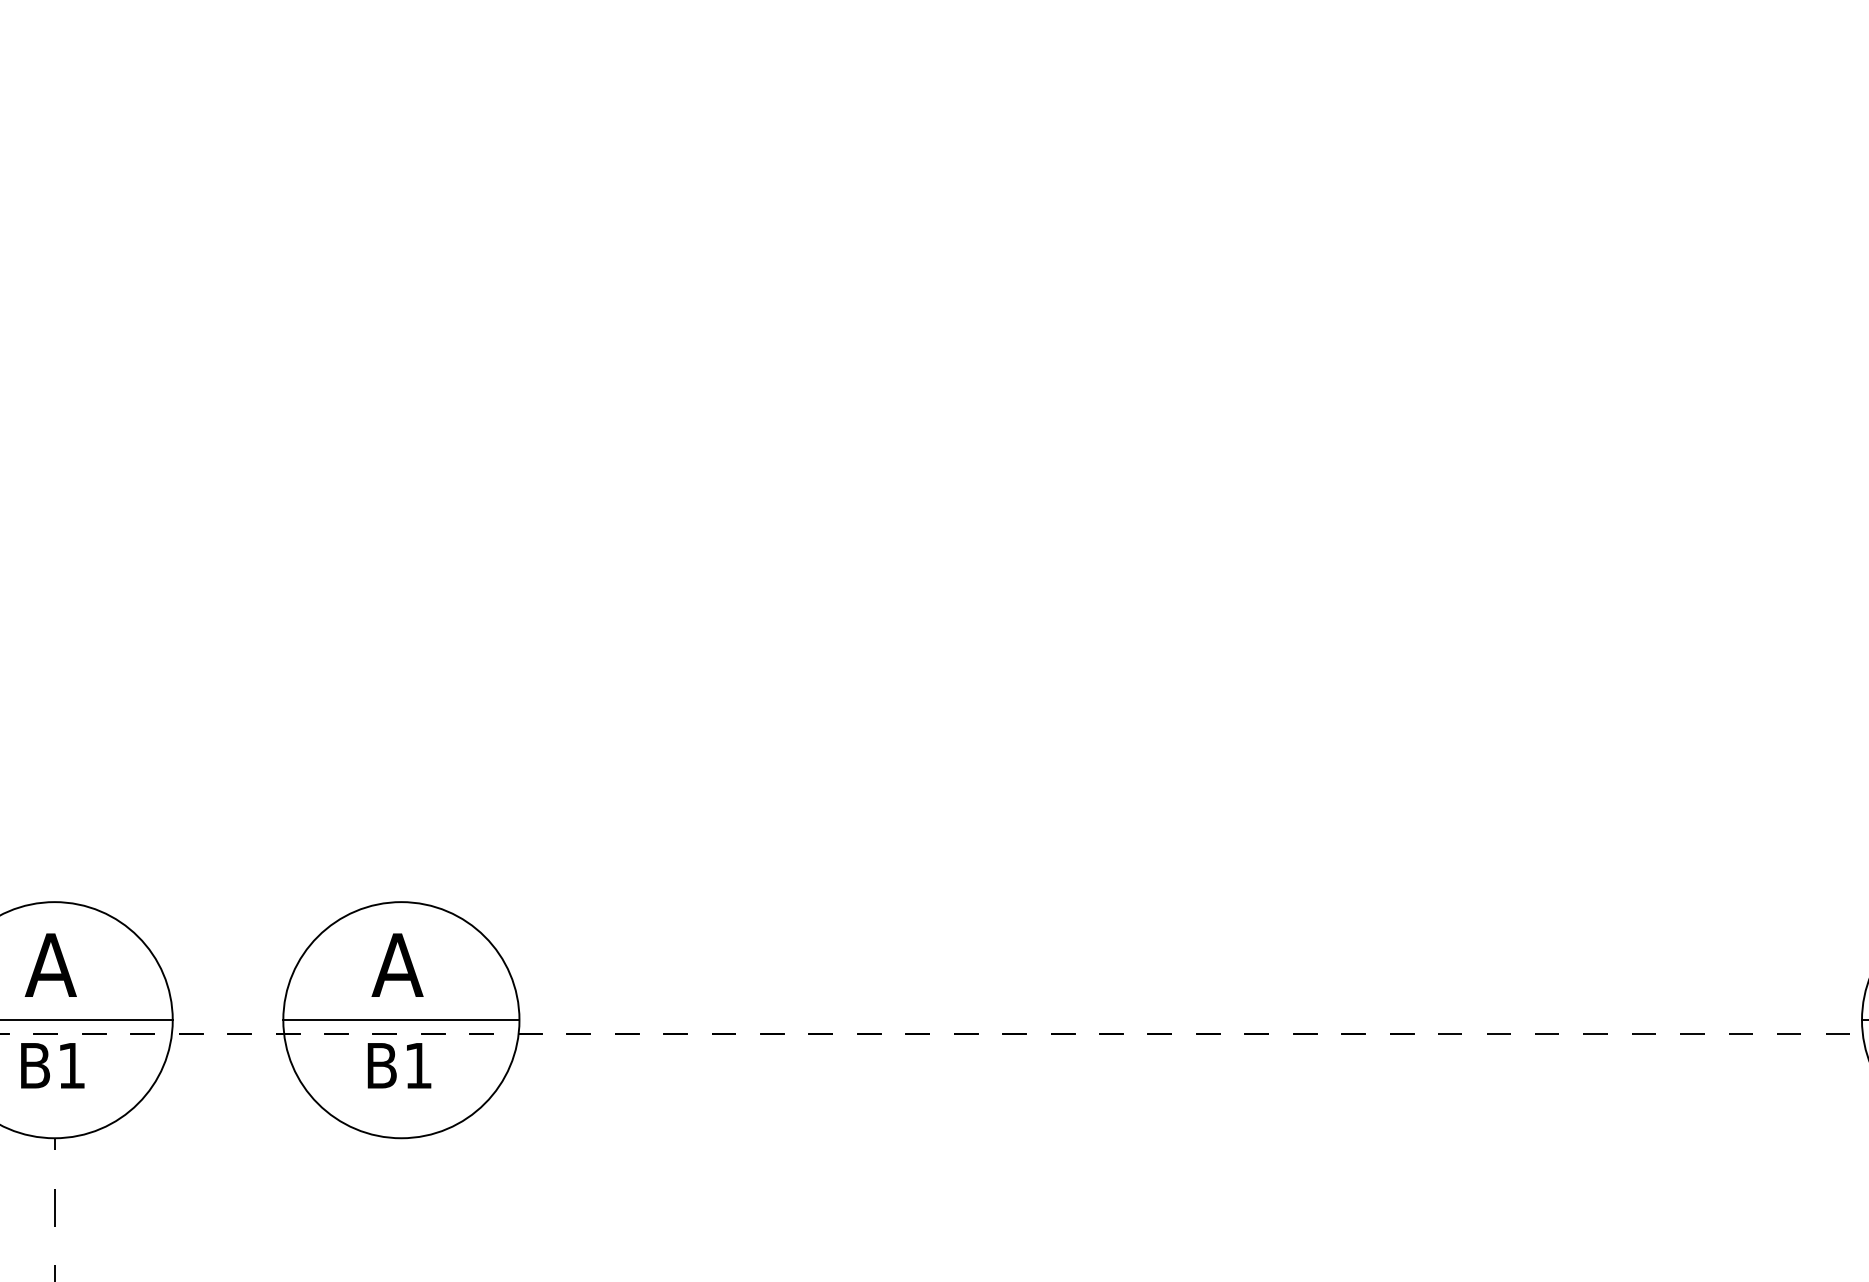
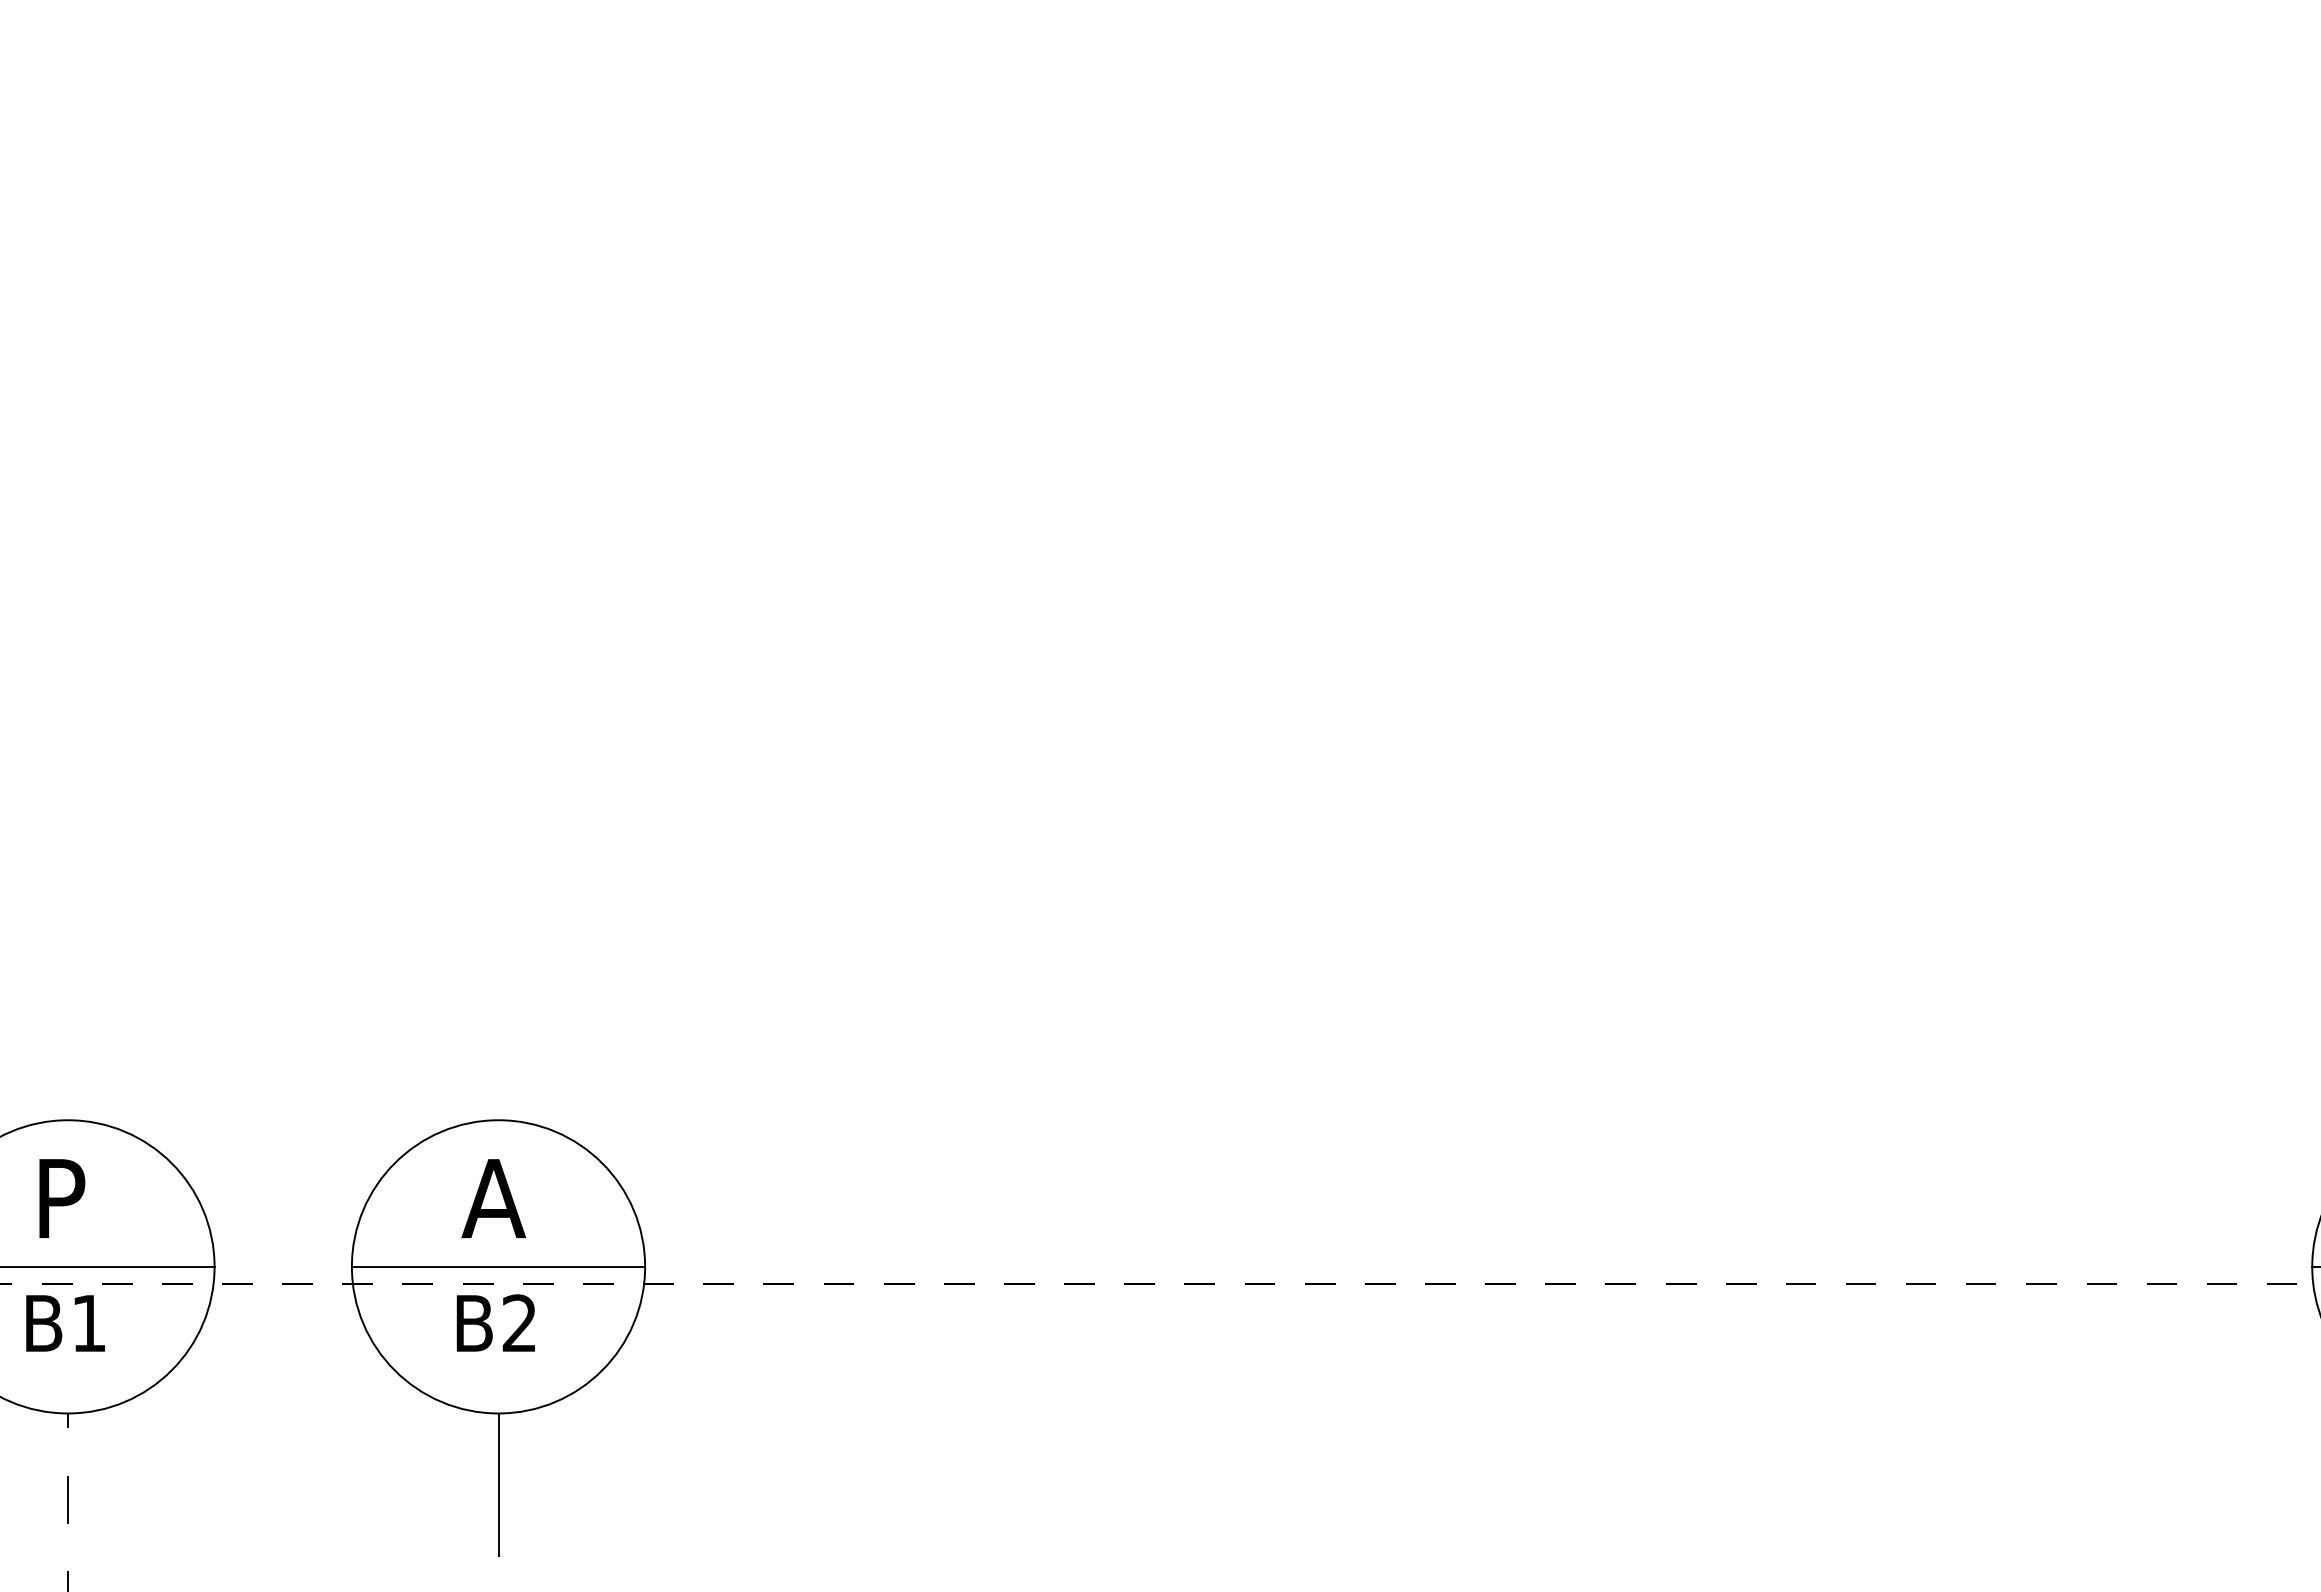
text: (50, 965) -> (62, 1198), A -> P
text: (417, 1064) -> (518, 1322), B1 -> B2
line: (401, 1195) -> (498, 1484), added

